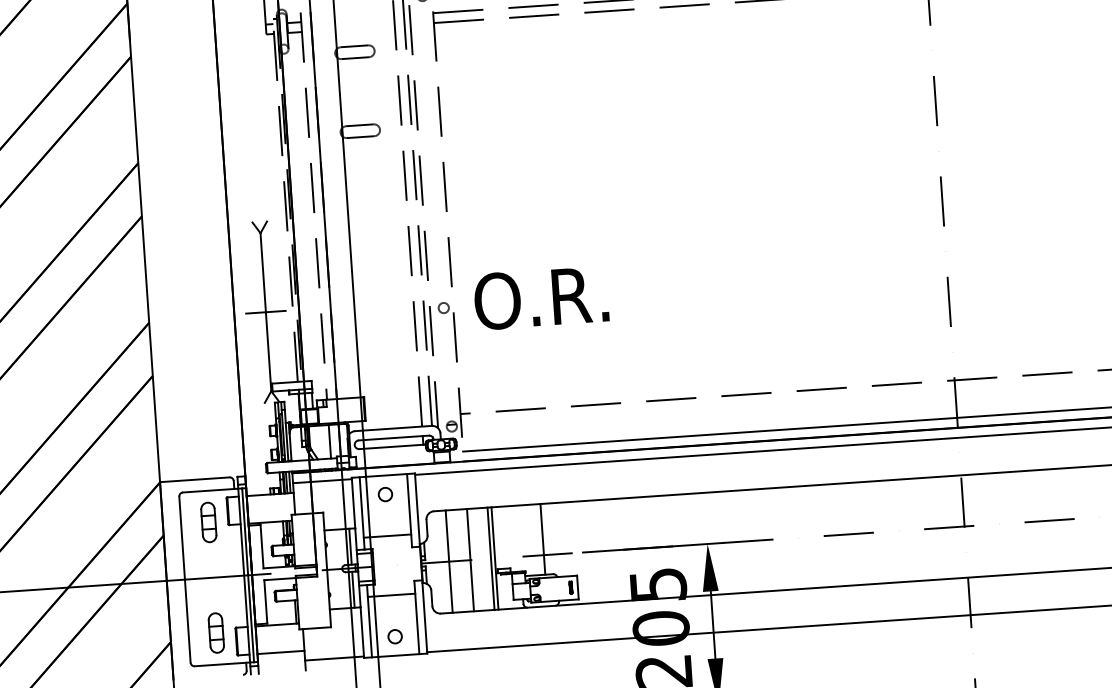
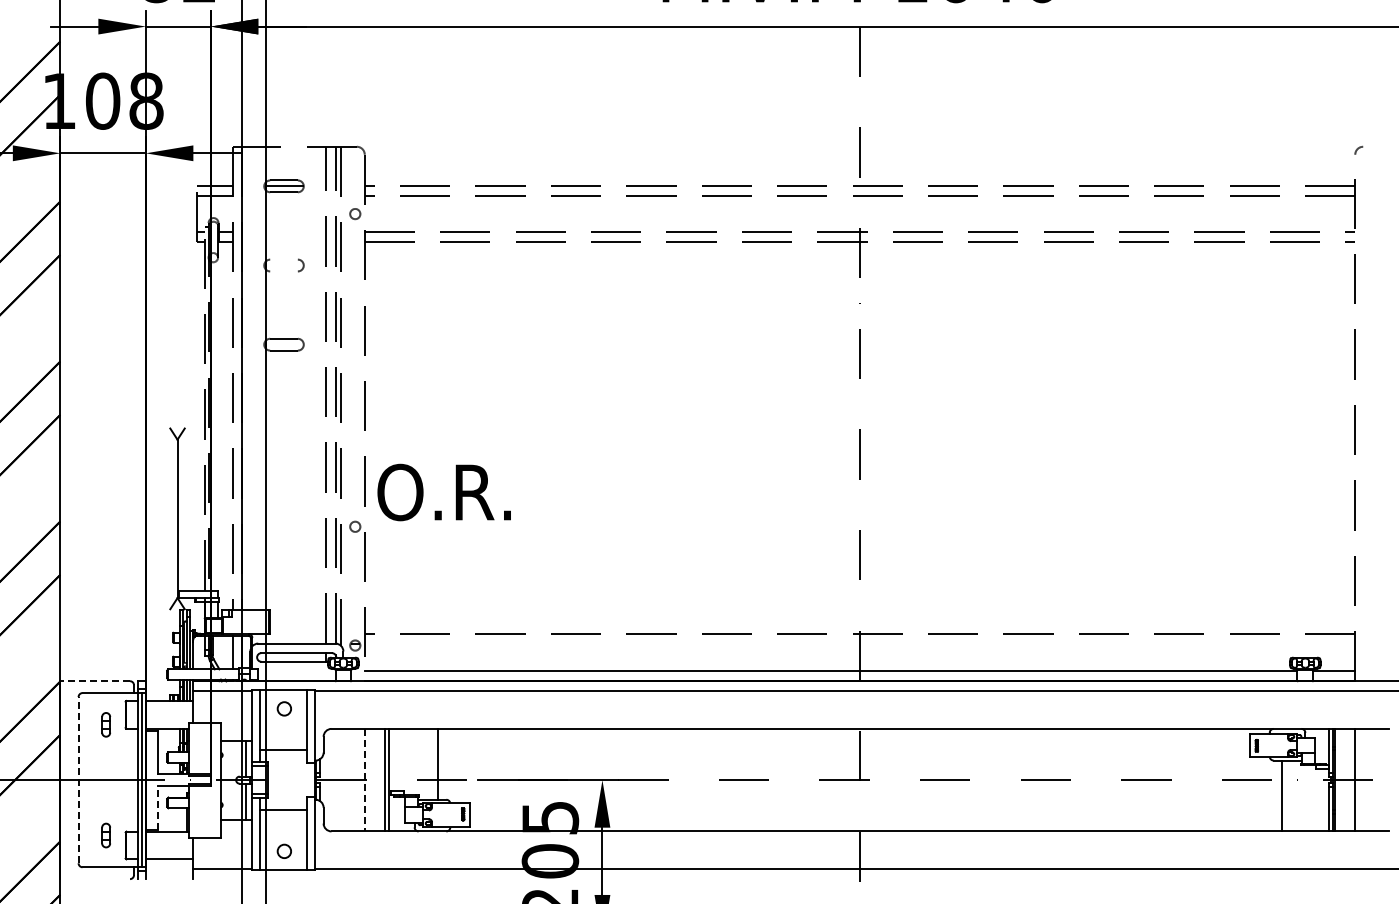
line: (353, 46) -> (283, 259), removed
line: (354, 58) -> (283, 271), removed
text: (540, 298) -> (443, 492), moved
line: (265, 311) -> (177, 518), removed
line: (195, 480) -> (95, 681), solid -> dashed
part: (208, 522) -> (105, 724), size x0.6
line: (449, 560) -> (343, 779), removed
line: (470, 560) -> (364, 780), solid -> dashed
line: (184, 578) -> (78, 779), solid -> dashed
line: (265, 601) -> (157, 807), solid -> dashed
part: (215, 633) -> (105, 835), size x0.6

